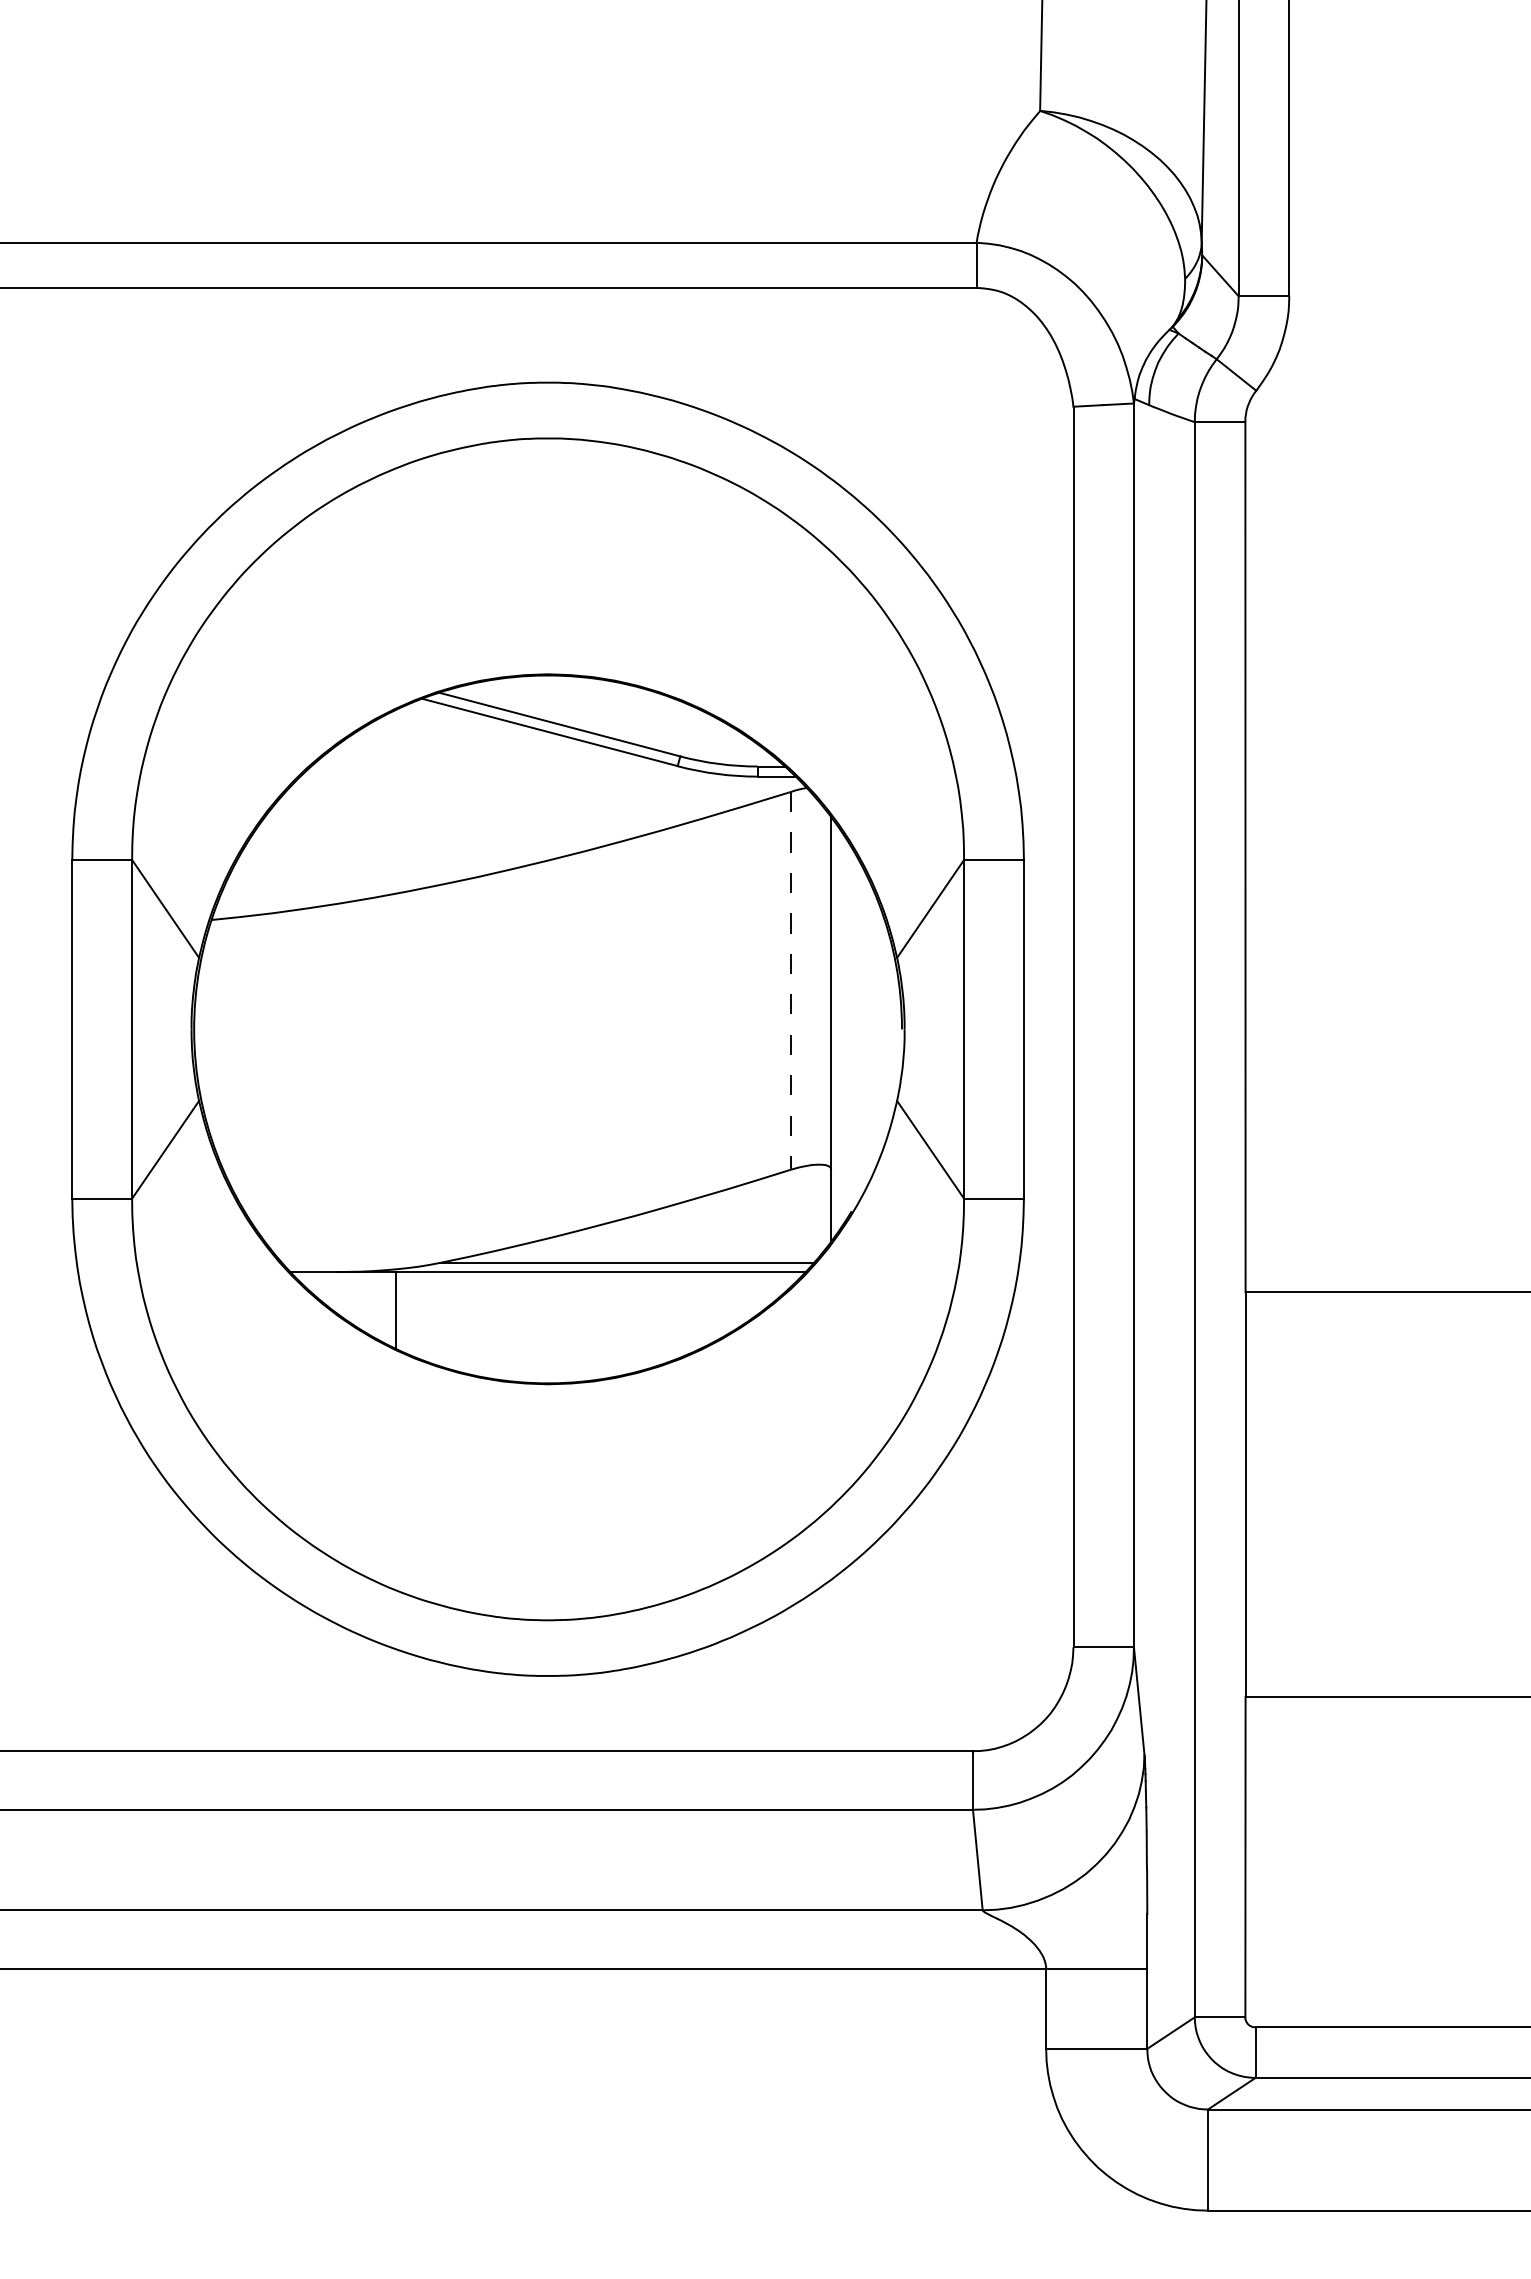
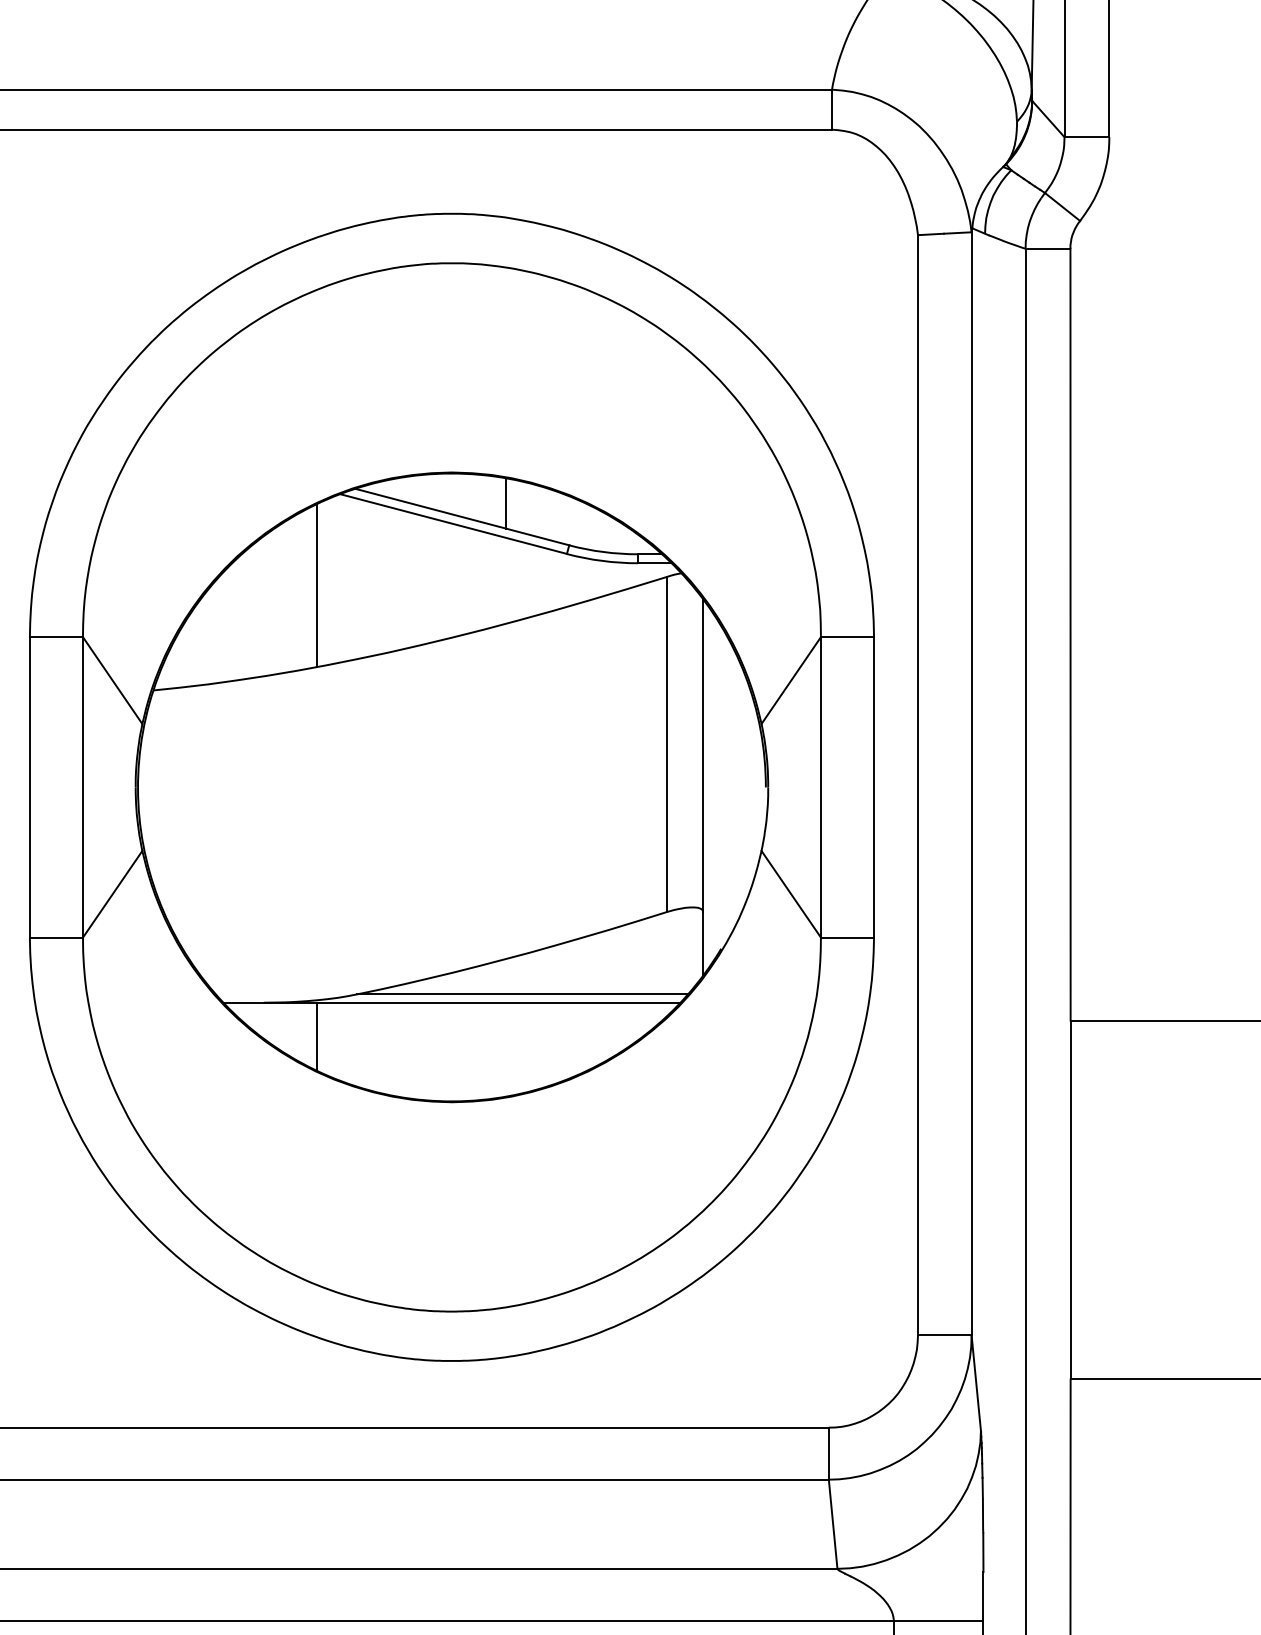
line: (608, 708) -> (505, 502), added
line: (396, 801) -> (317, 585), added
line: (790, 980) -> (666, 744), dashed -> solid

